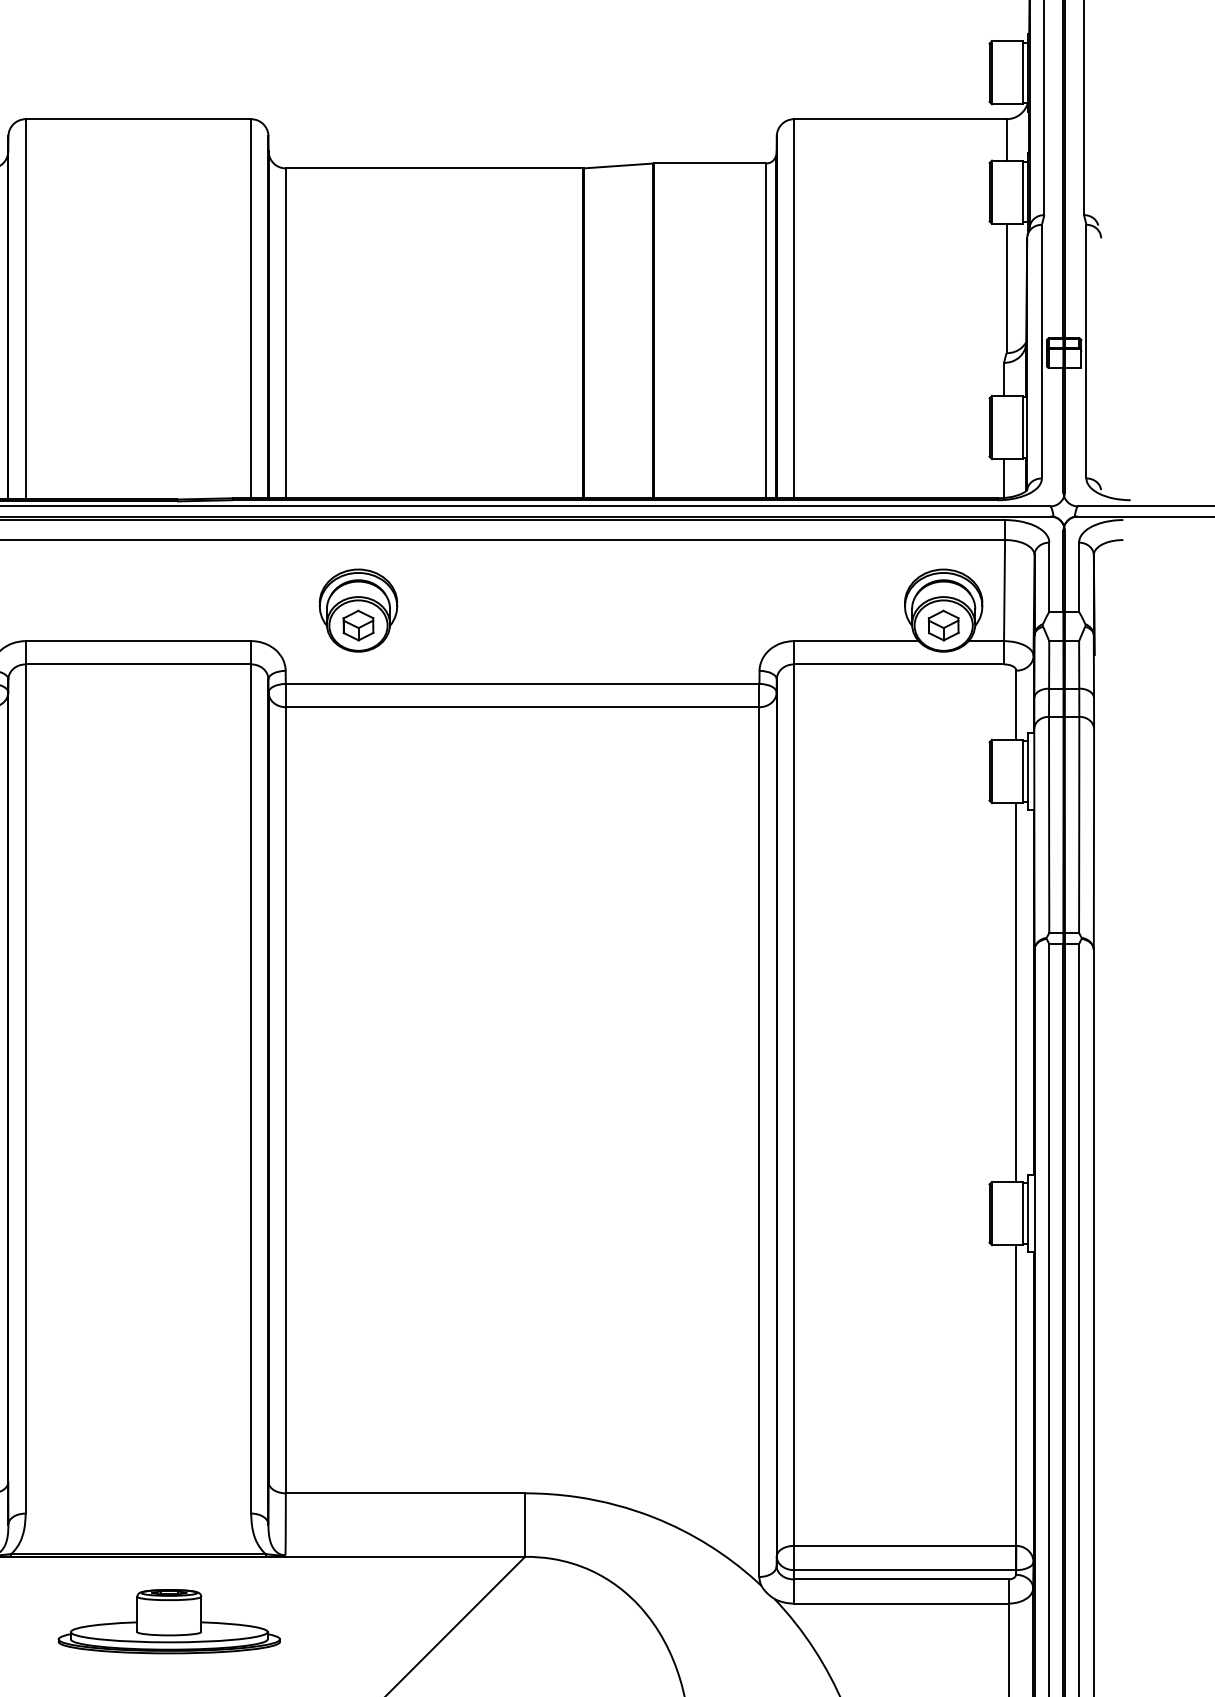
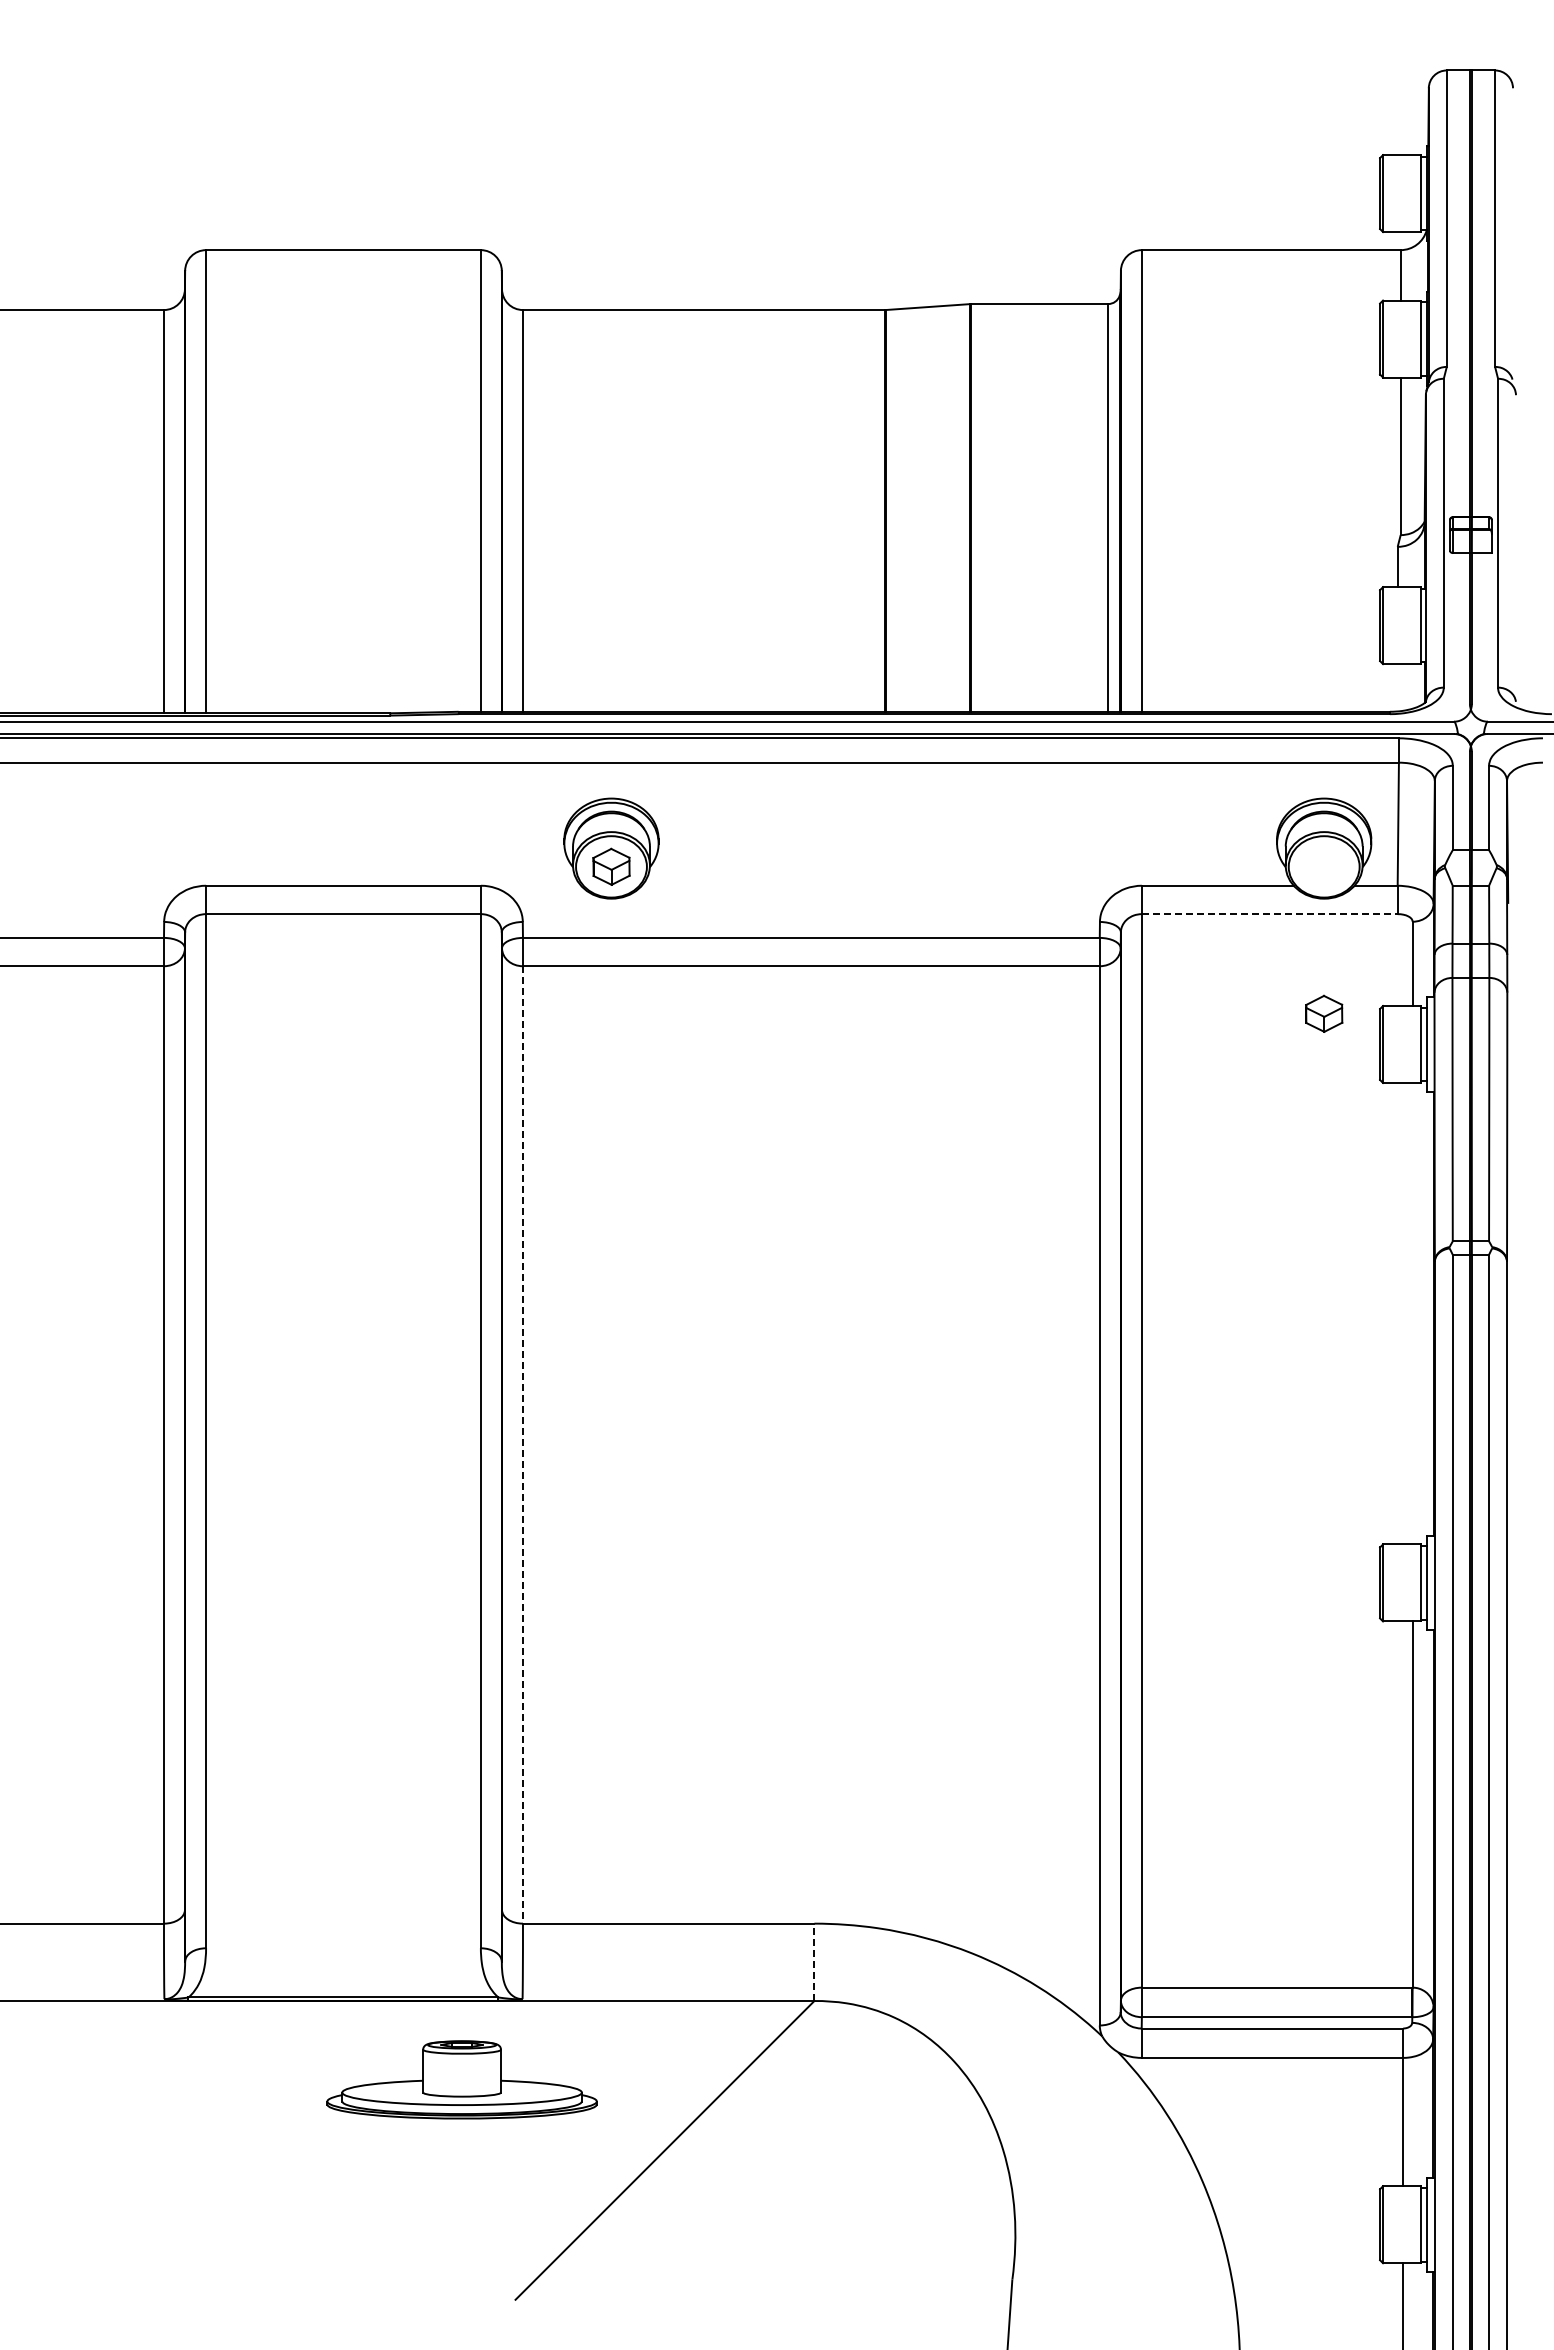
line: (1003, 478) -> (1397, 687), removed
part: (943, 625) -> (1324, 1013), moved
line: (898, 664) -> (1269, 914), solid -> dashed
line: (1016, 992) -> (1412, 1313), removed
line: (285, 1099) -> (522, 1444), solid -> dashed
line: (525, 1525) -> (814, 1962), solid -> dashed
part: (168, 1621) -> (461, 2079), moved

